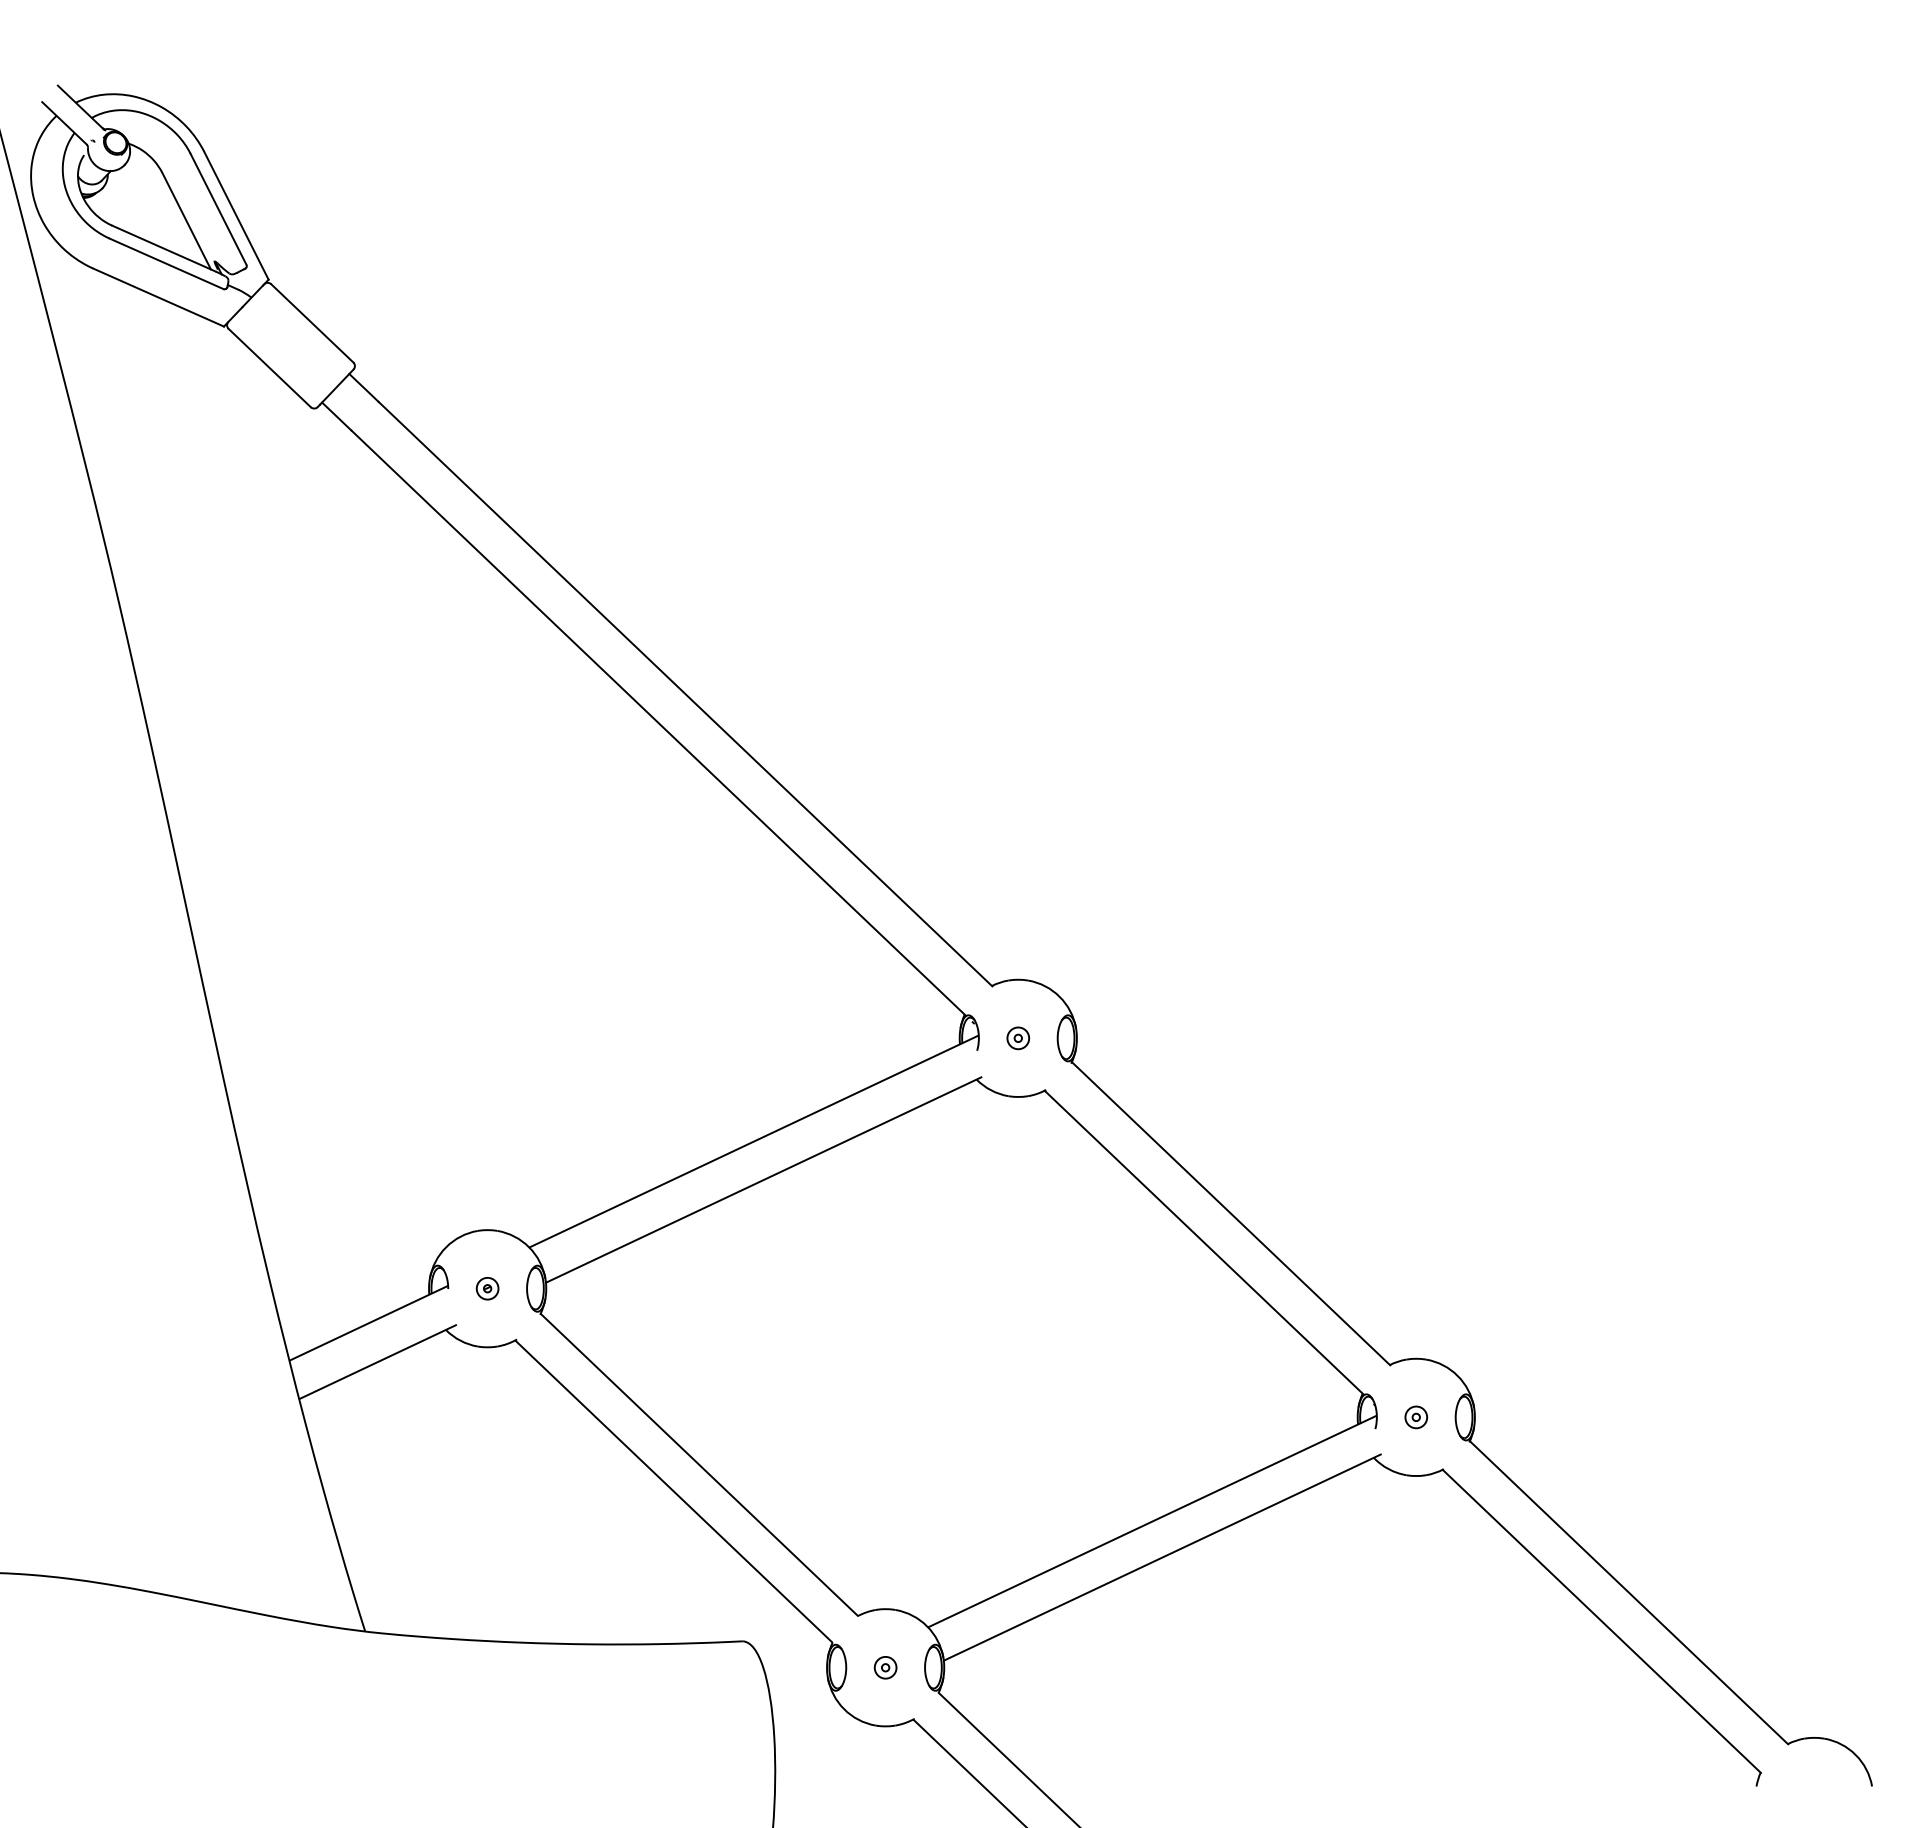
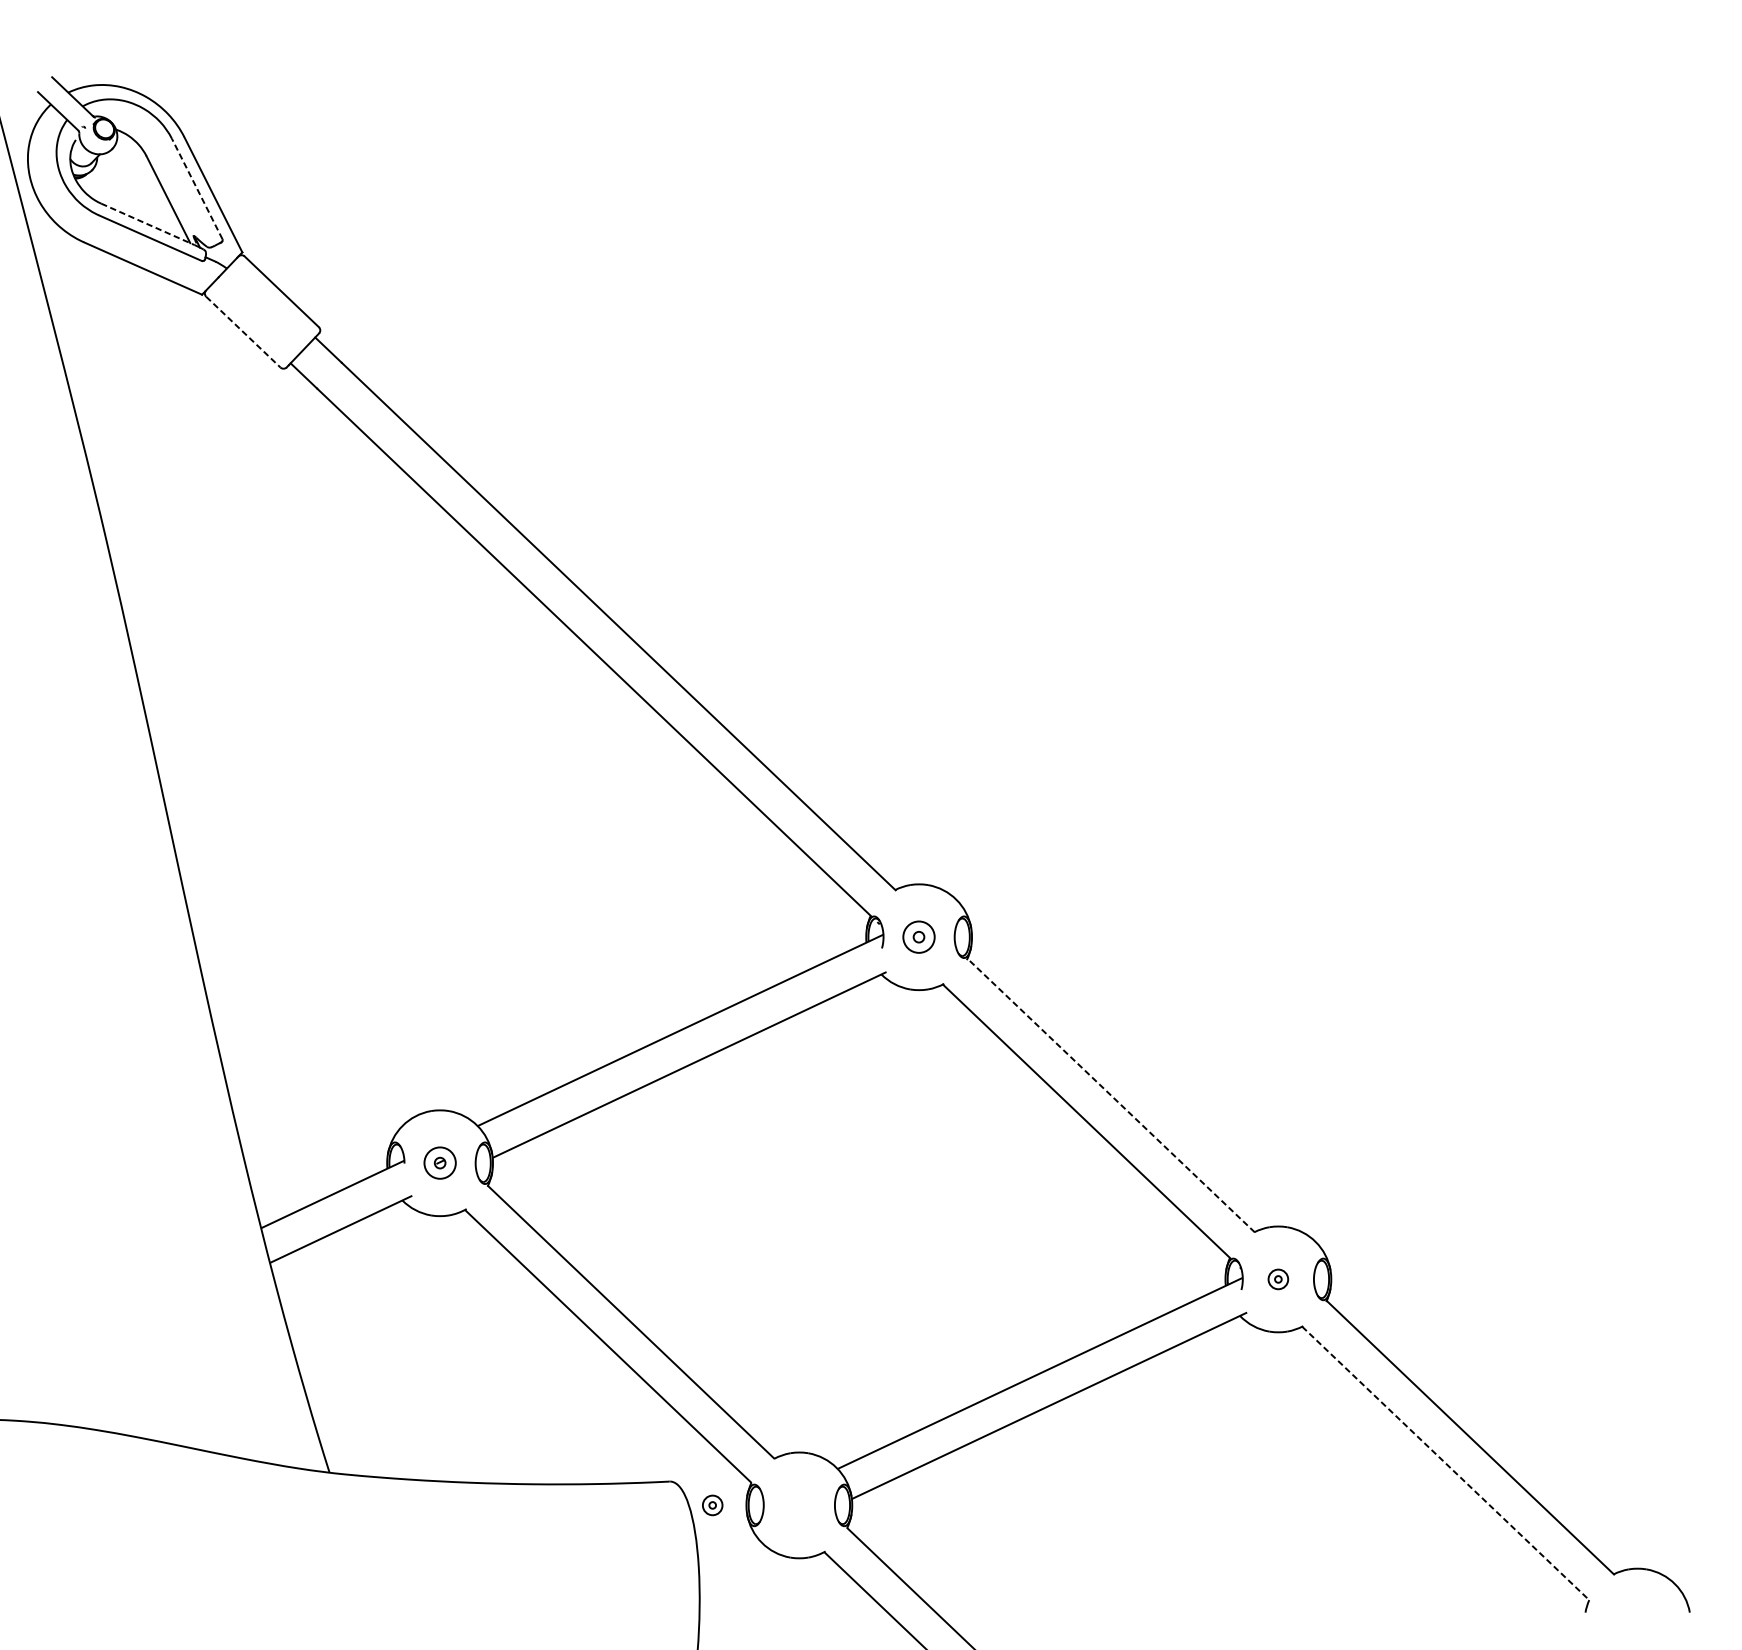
line: (218, 208) -> (197, 188), solid -> dashed
line: (163, 248) -> (147, 224), solid -> dashed
line: (269, 368) -> (243, 332), solid -> dashed
part: (1018, 1038) -> (919, 937), size x1.6
line: (1231, 1213) -> (1111, 1095), solid -> dashed
part: (487, 1288) -> (439, 1163), size x1.6
line: (1601, 1621) -> (1445, 1463), solid -> dashed
part: (885, 1667) -> (712, 1505), moved

